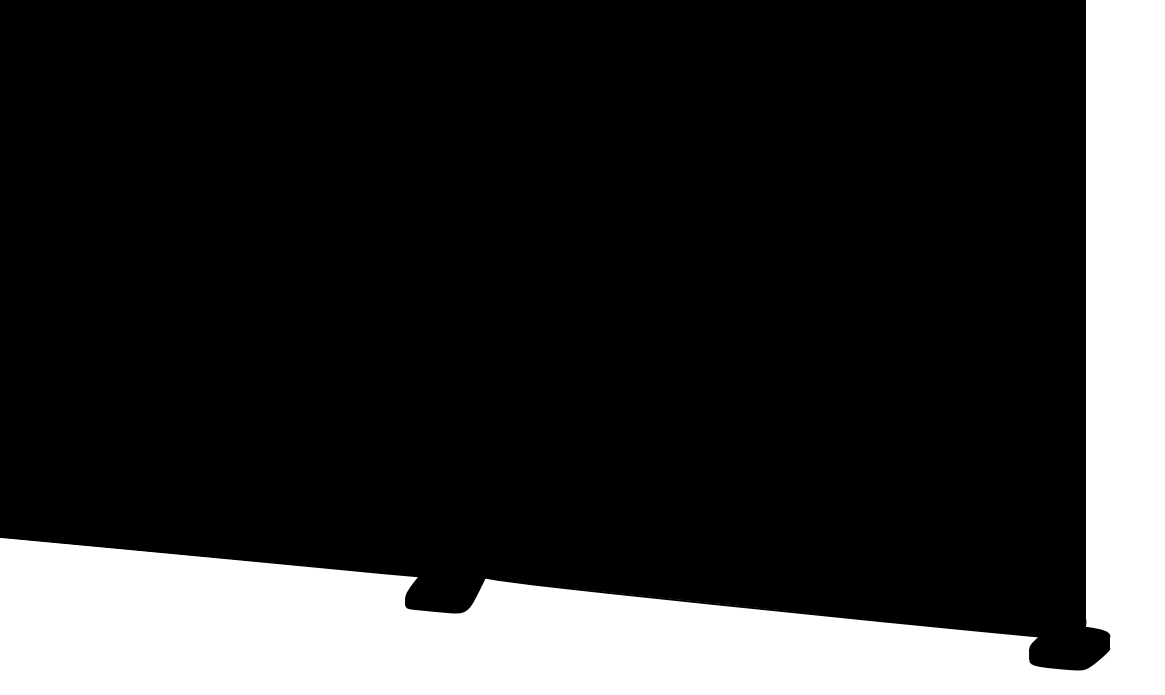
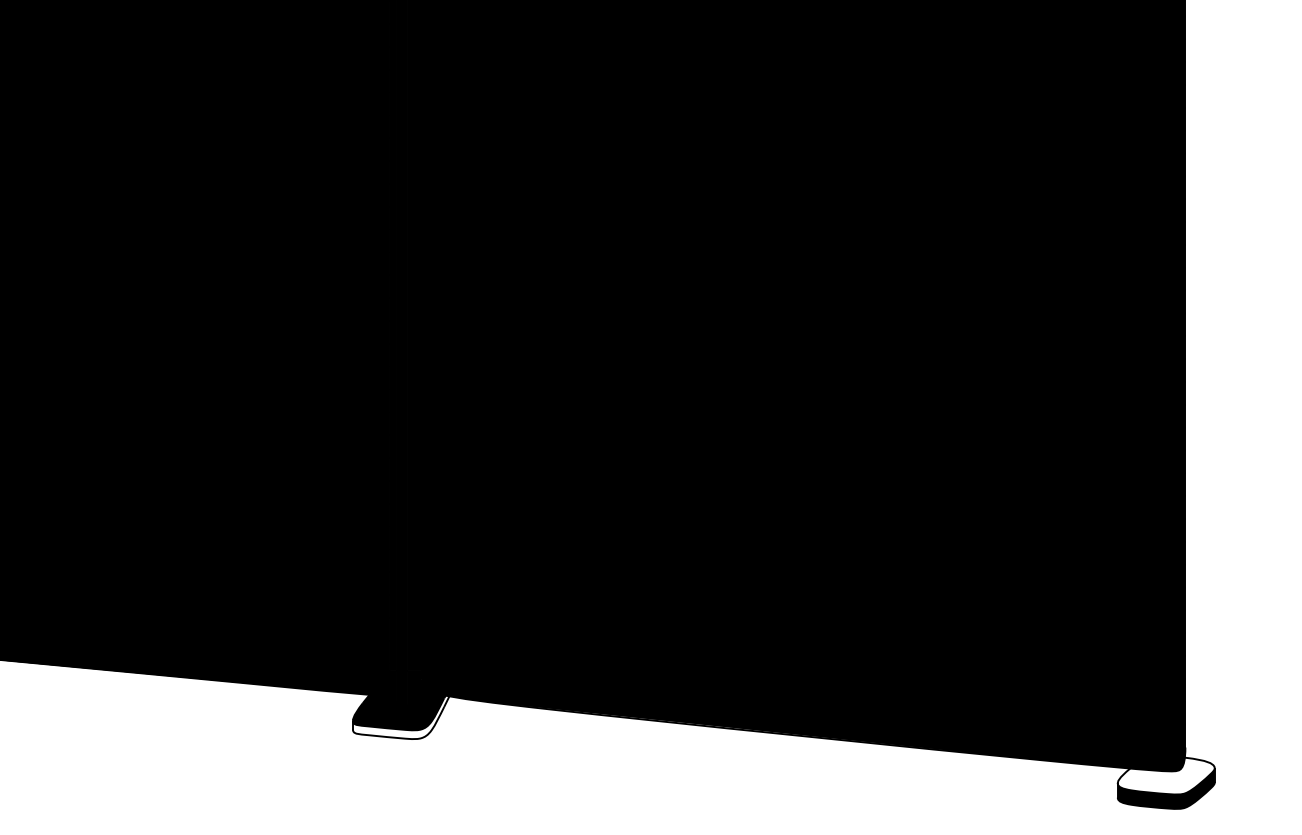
fill: (445, 594) -> (401, 716), removed
fill: (1069, 642) -> (1165, 775), removed

